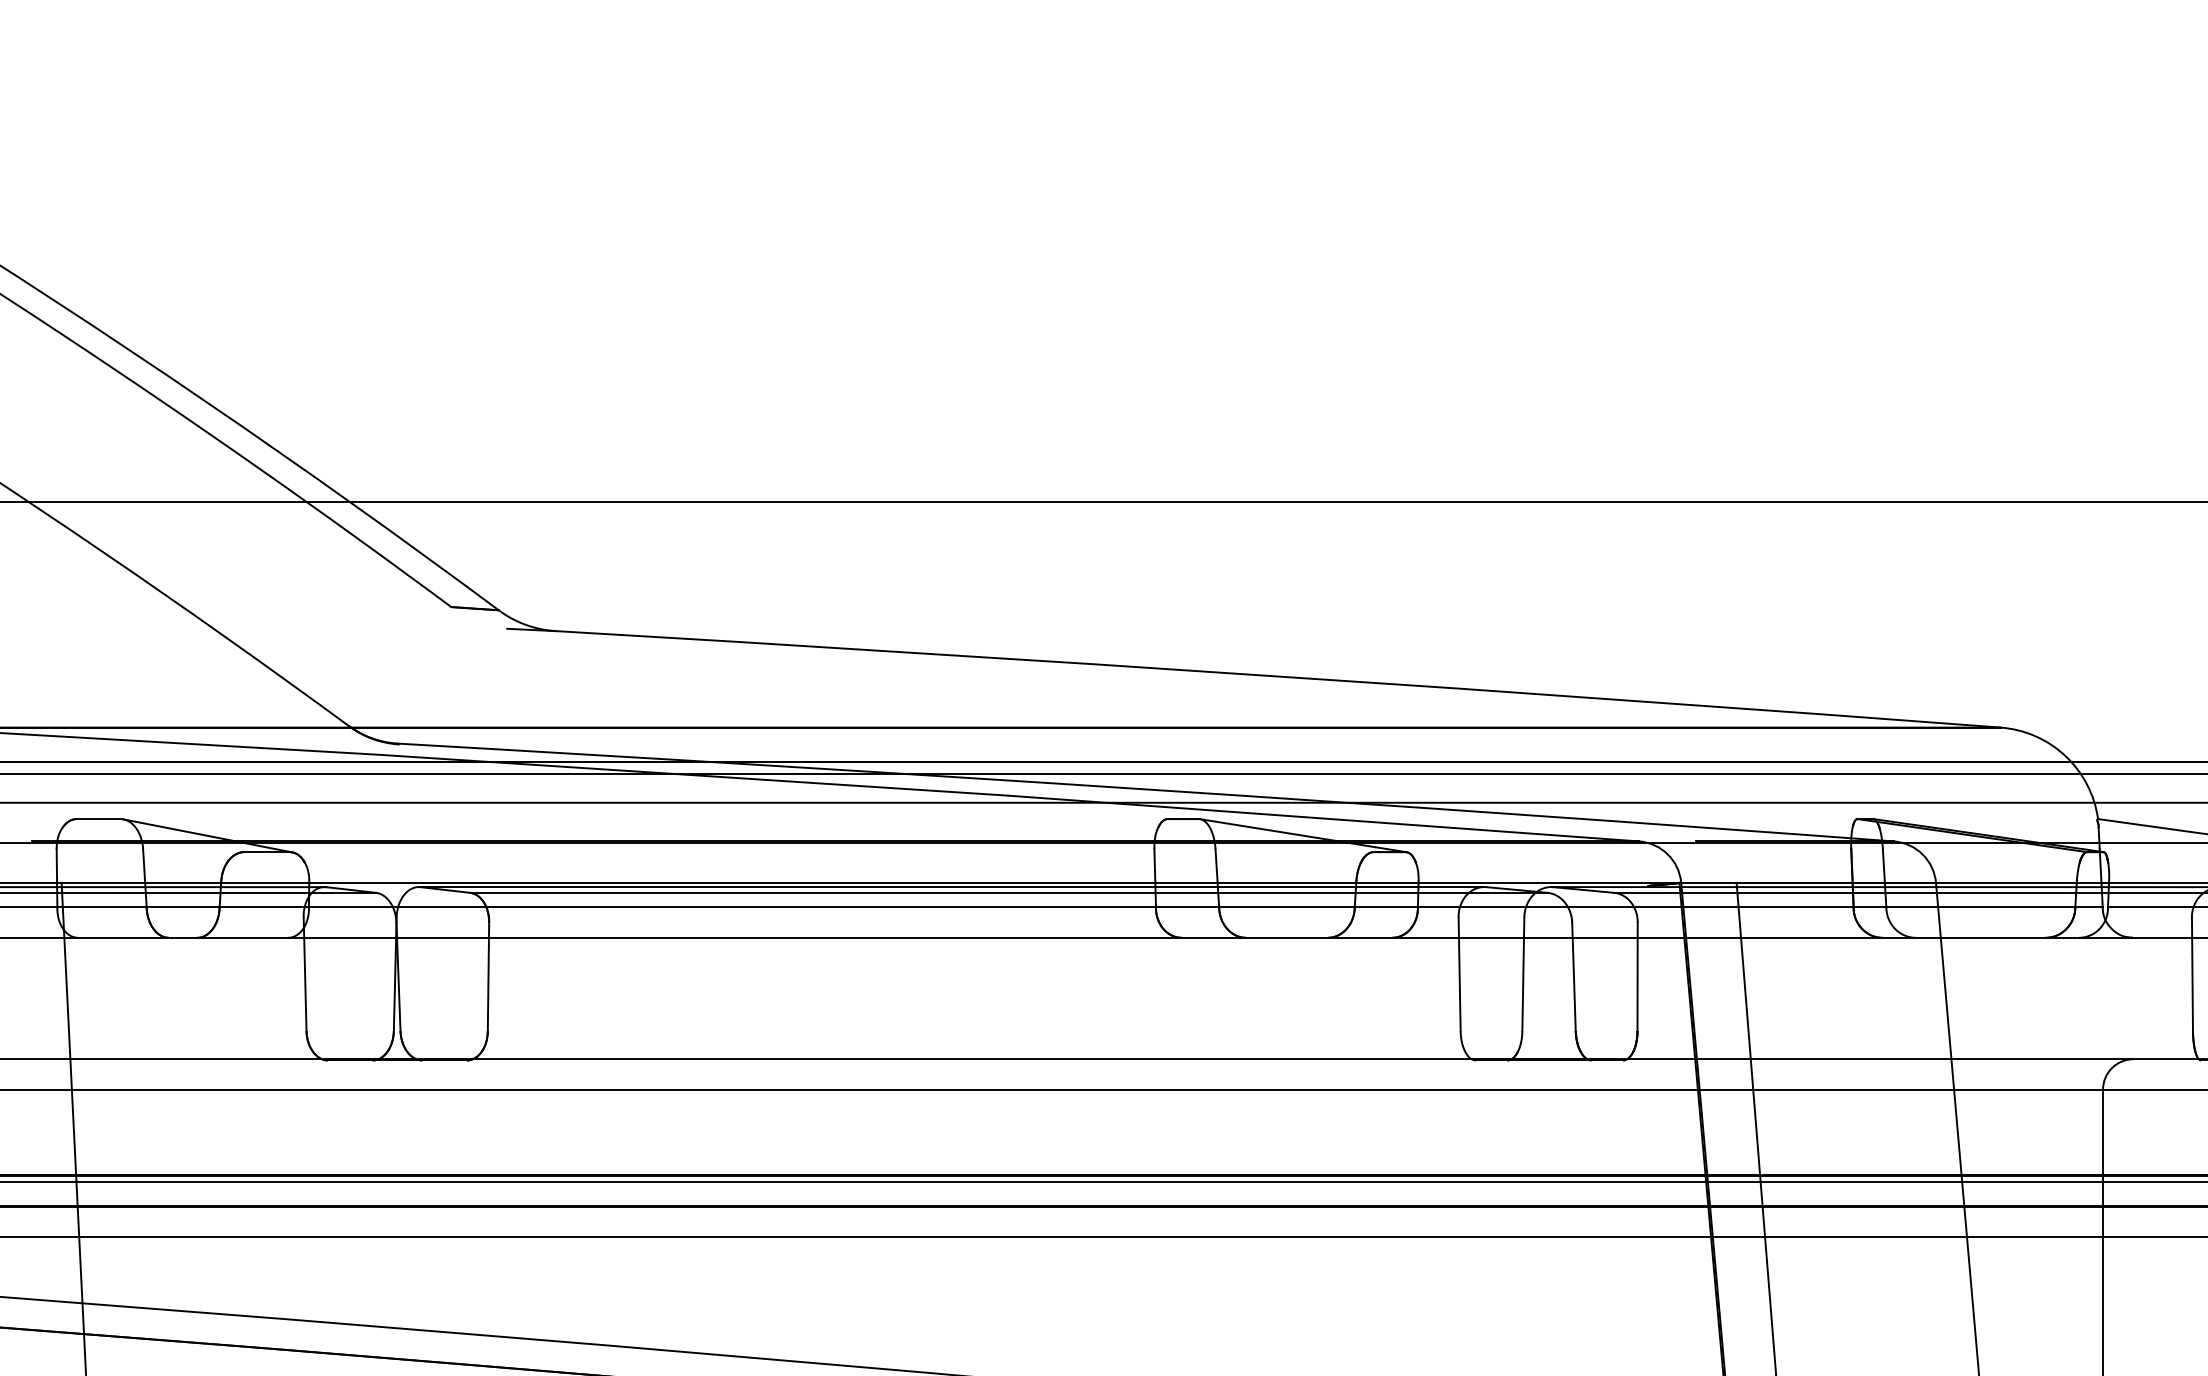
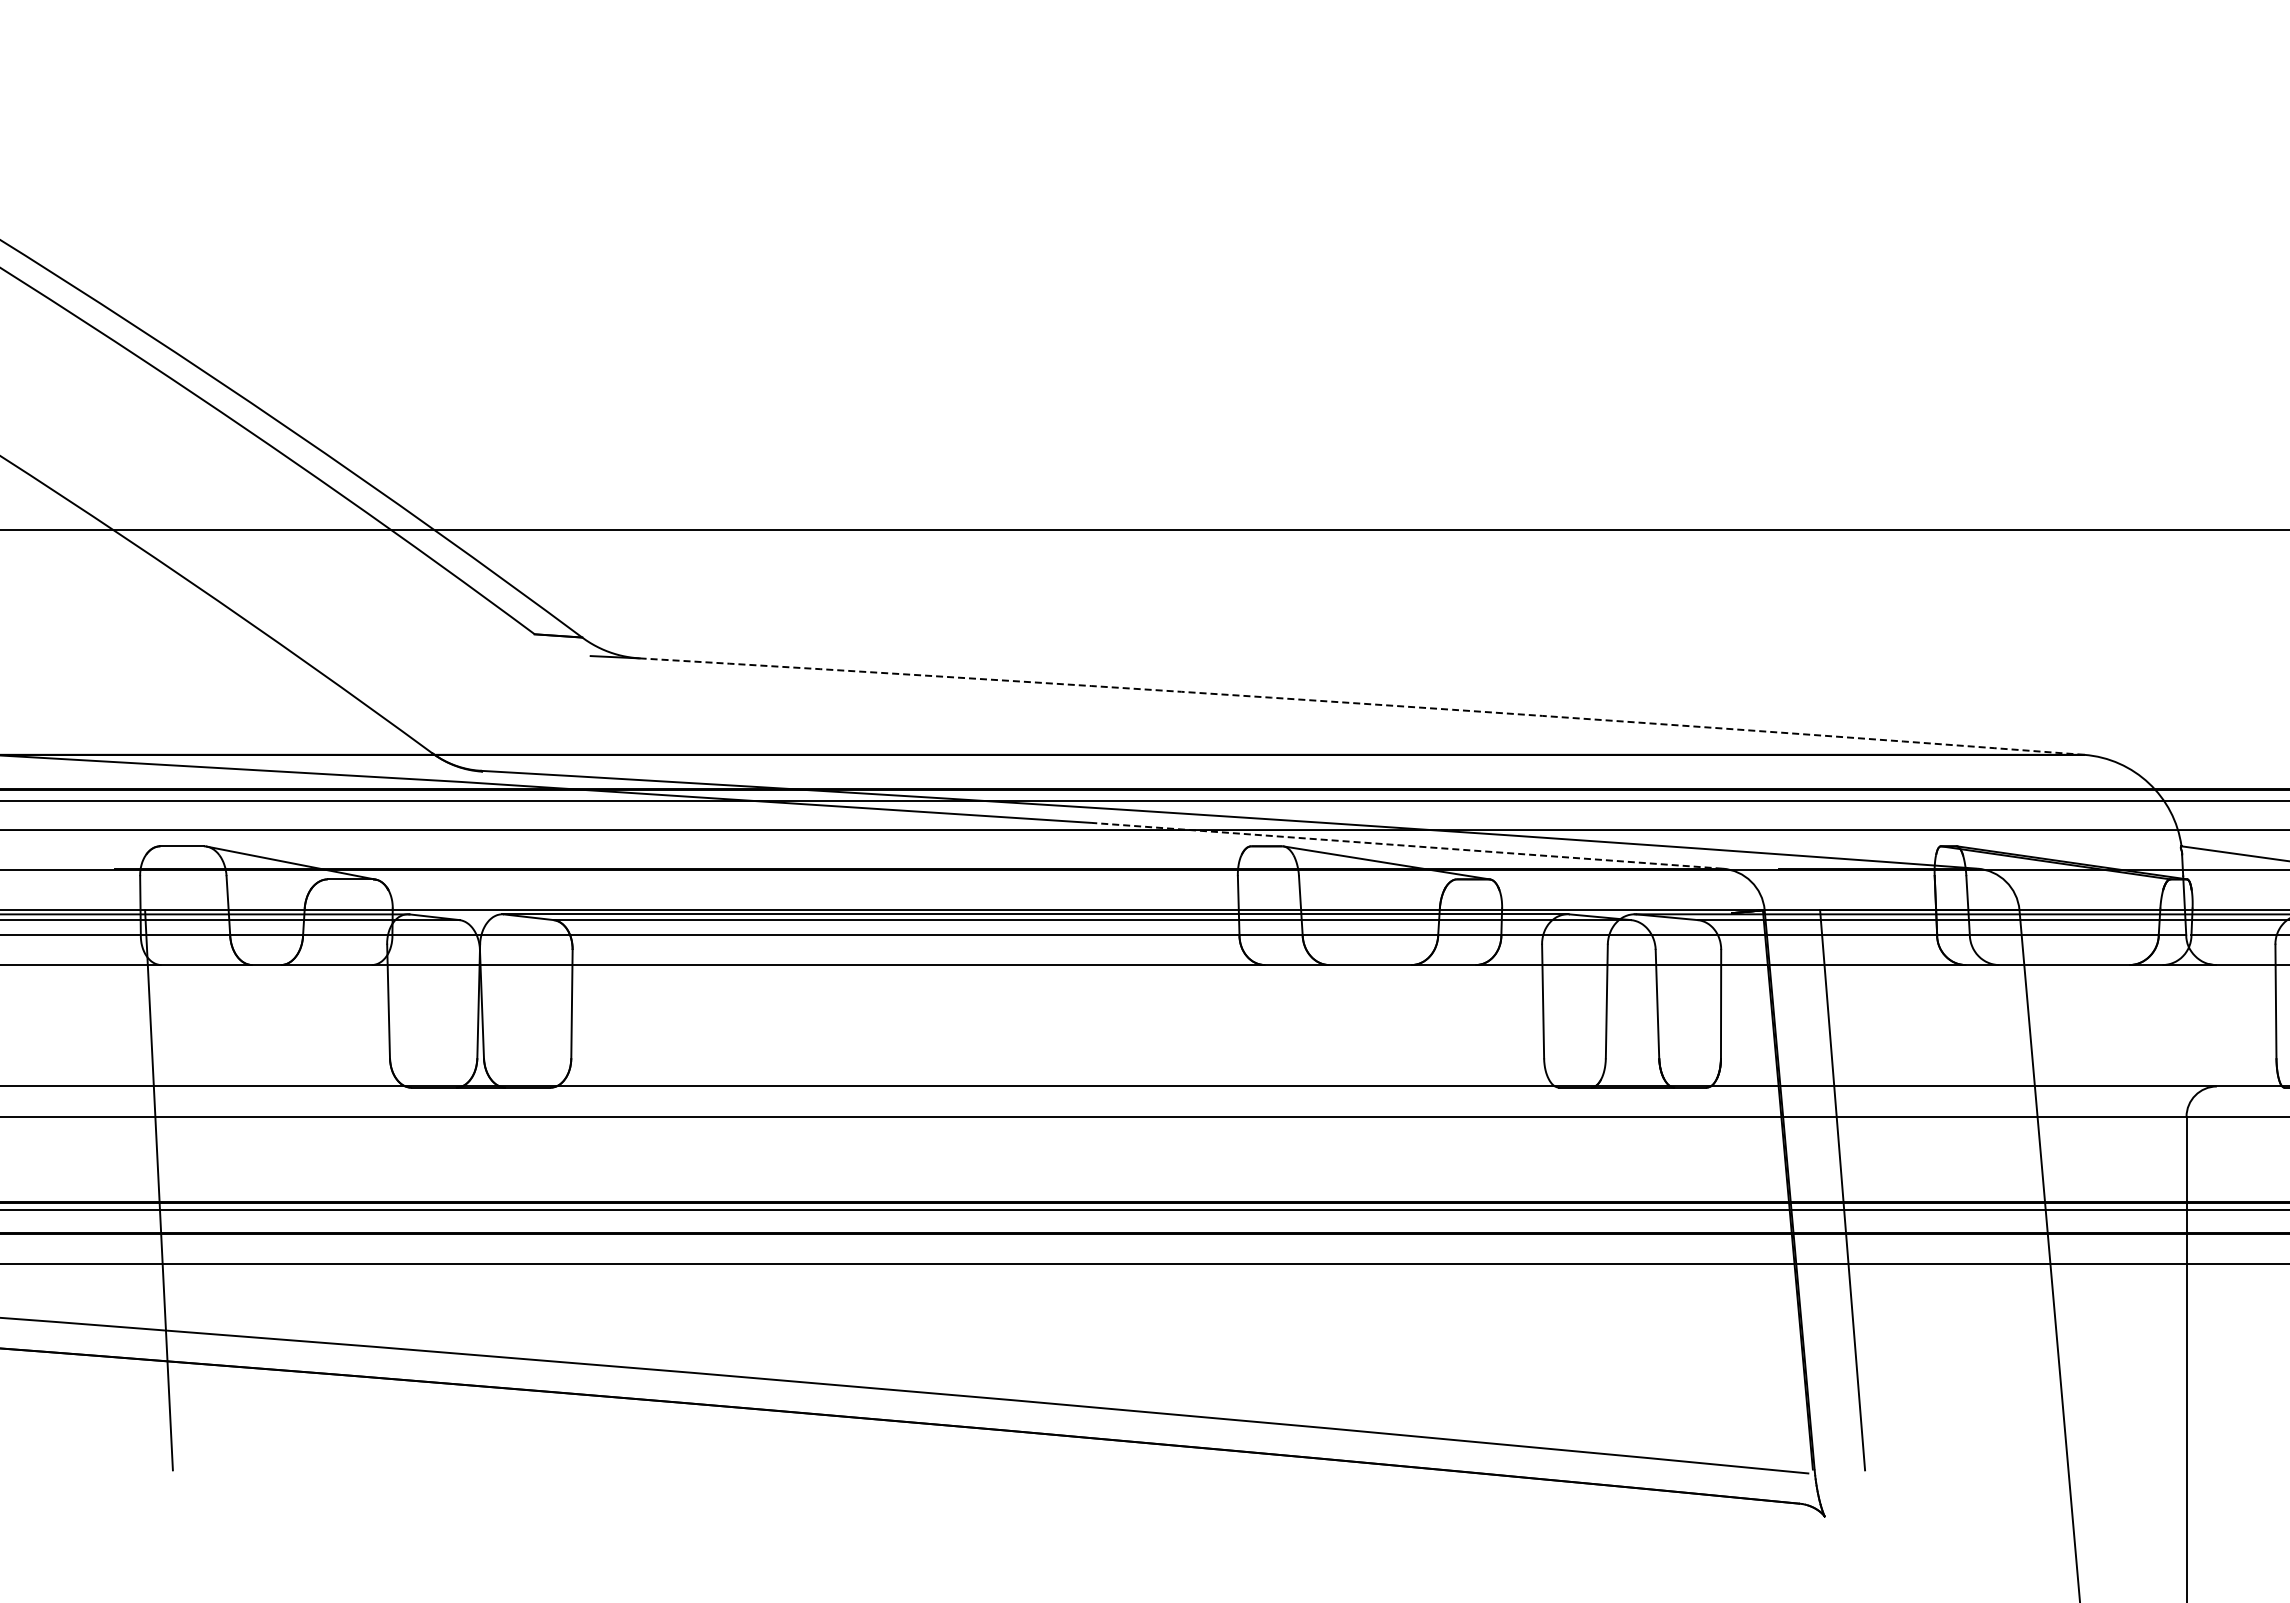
arc: (1279, 676) -> (1362, 703), solid -> dashed
line: (1323, 818) -> (1406, 845), solid -> dashed

